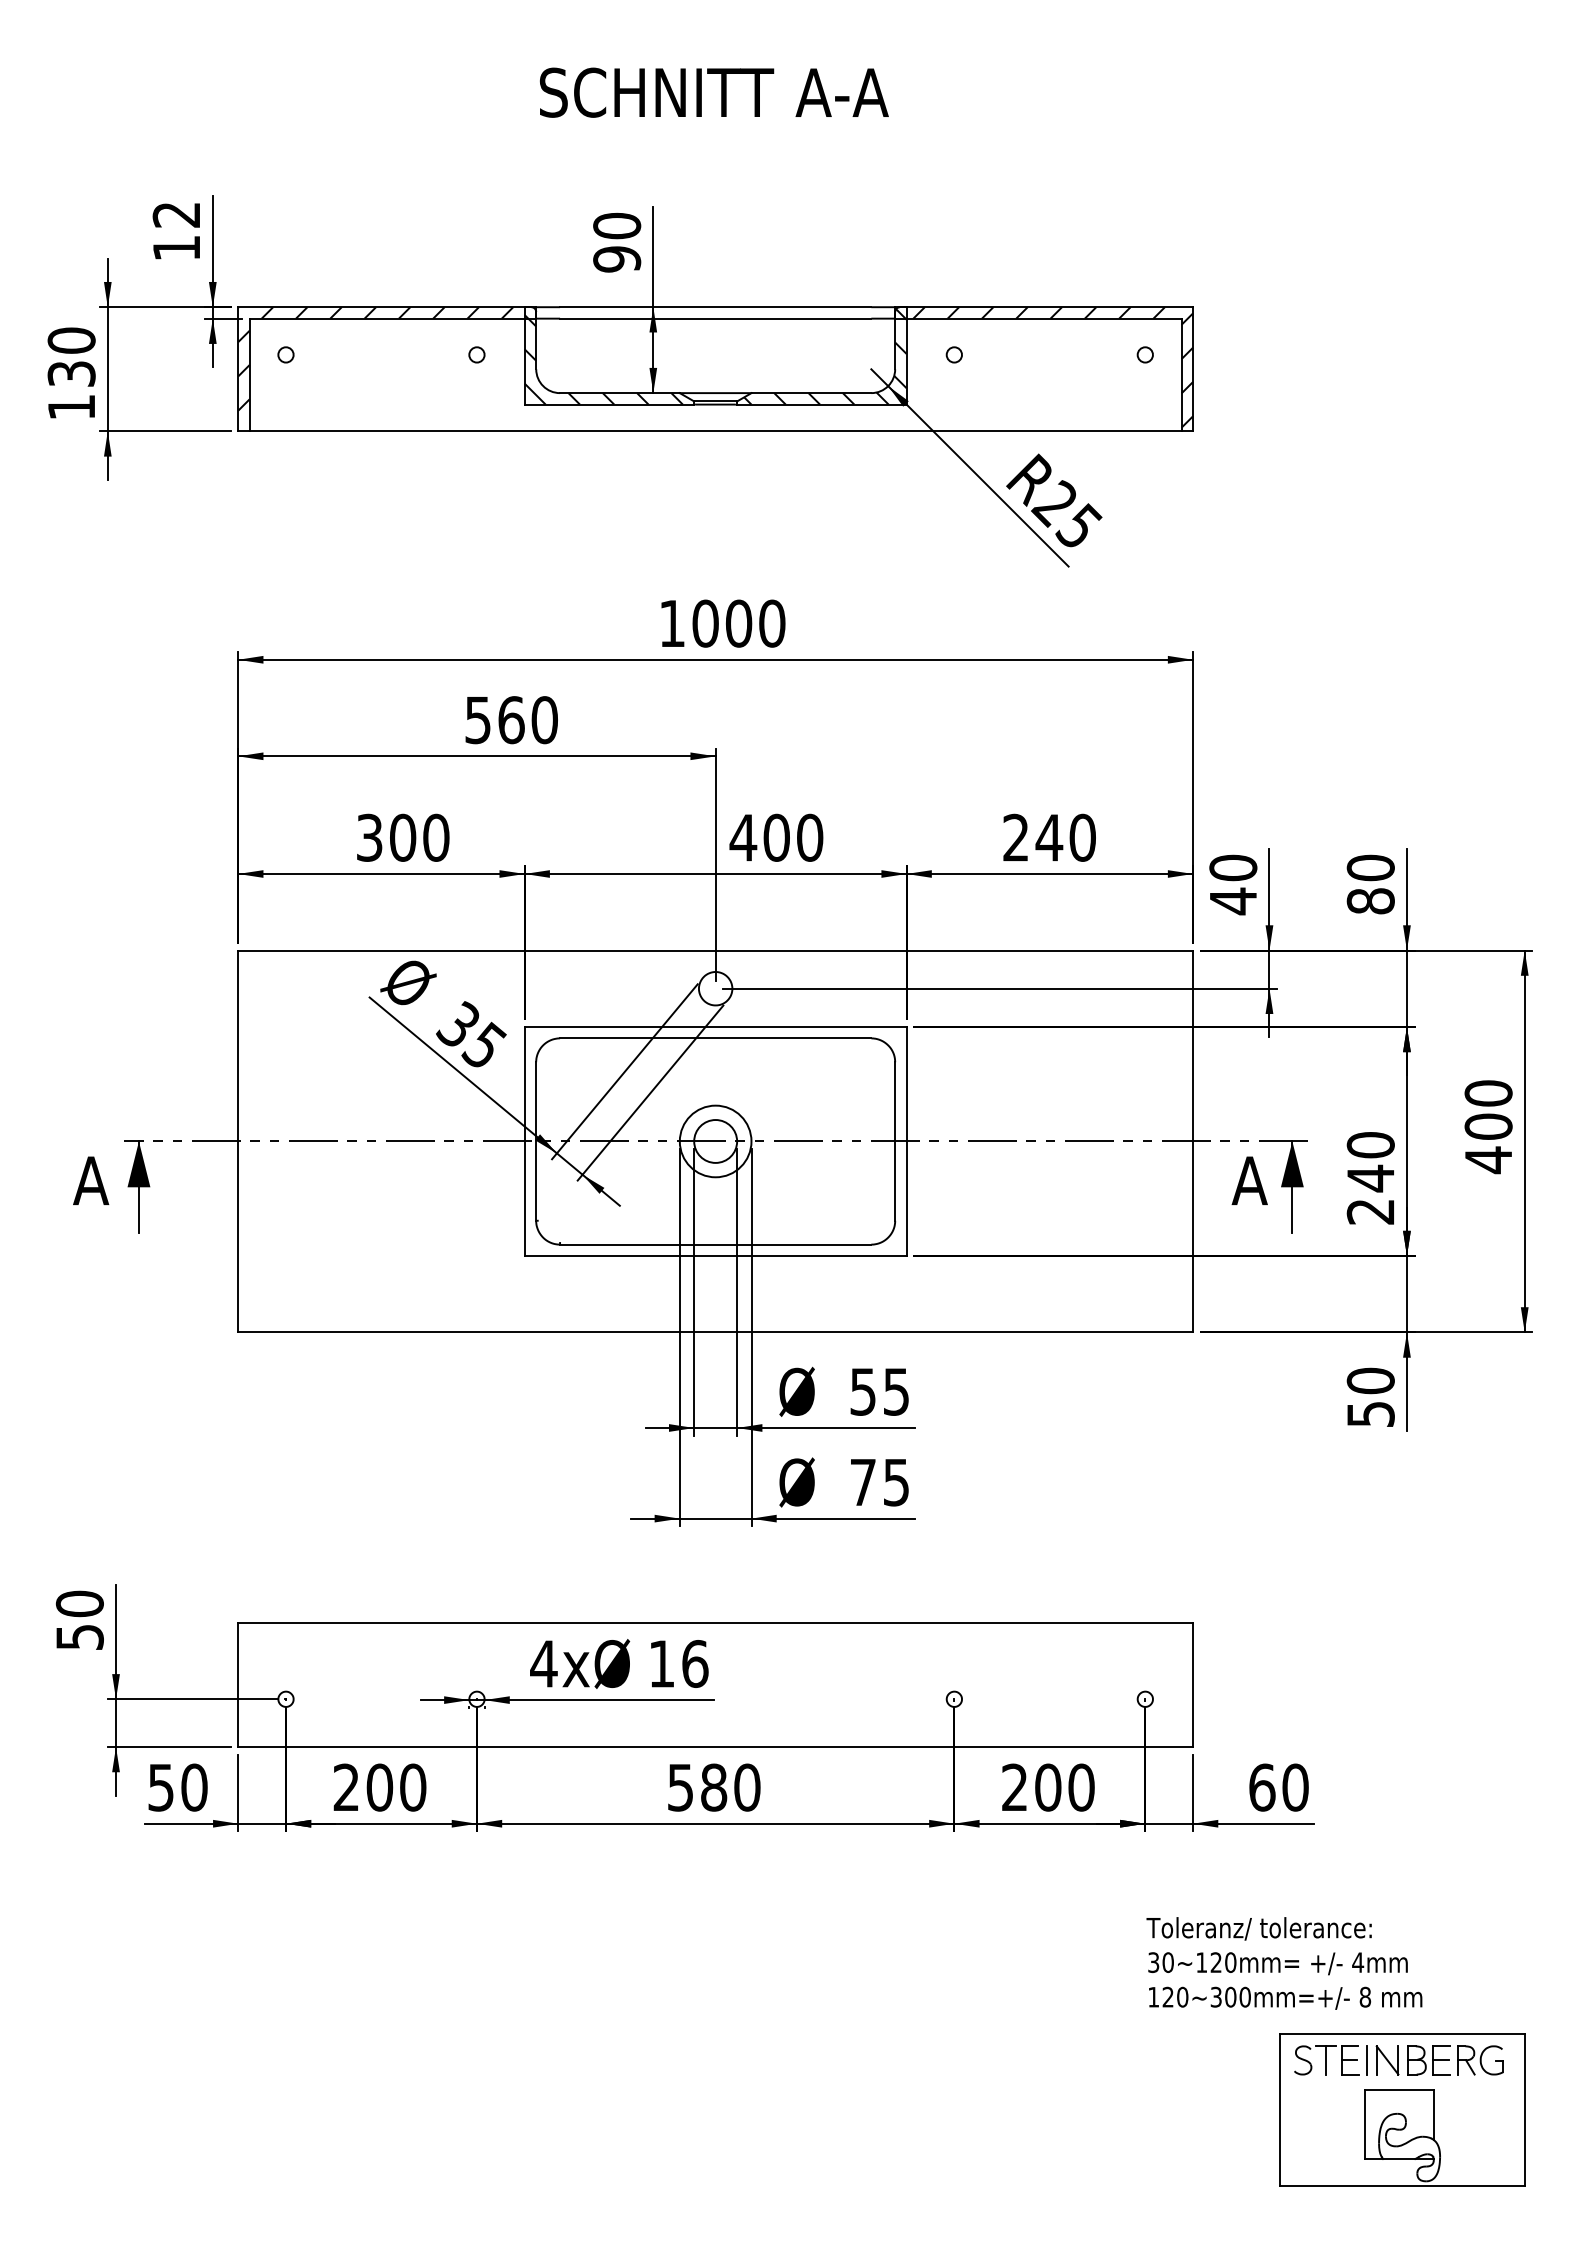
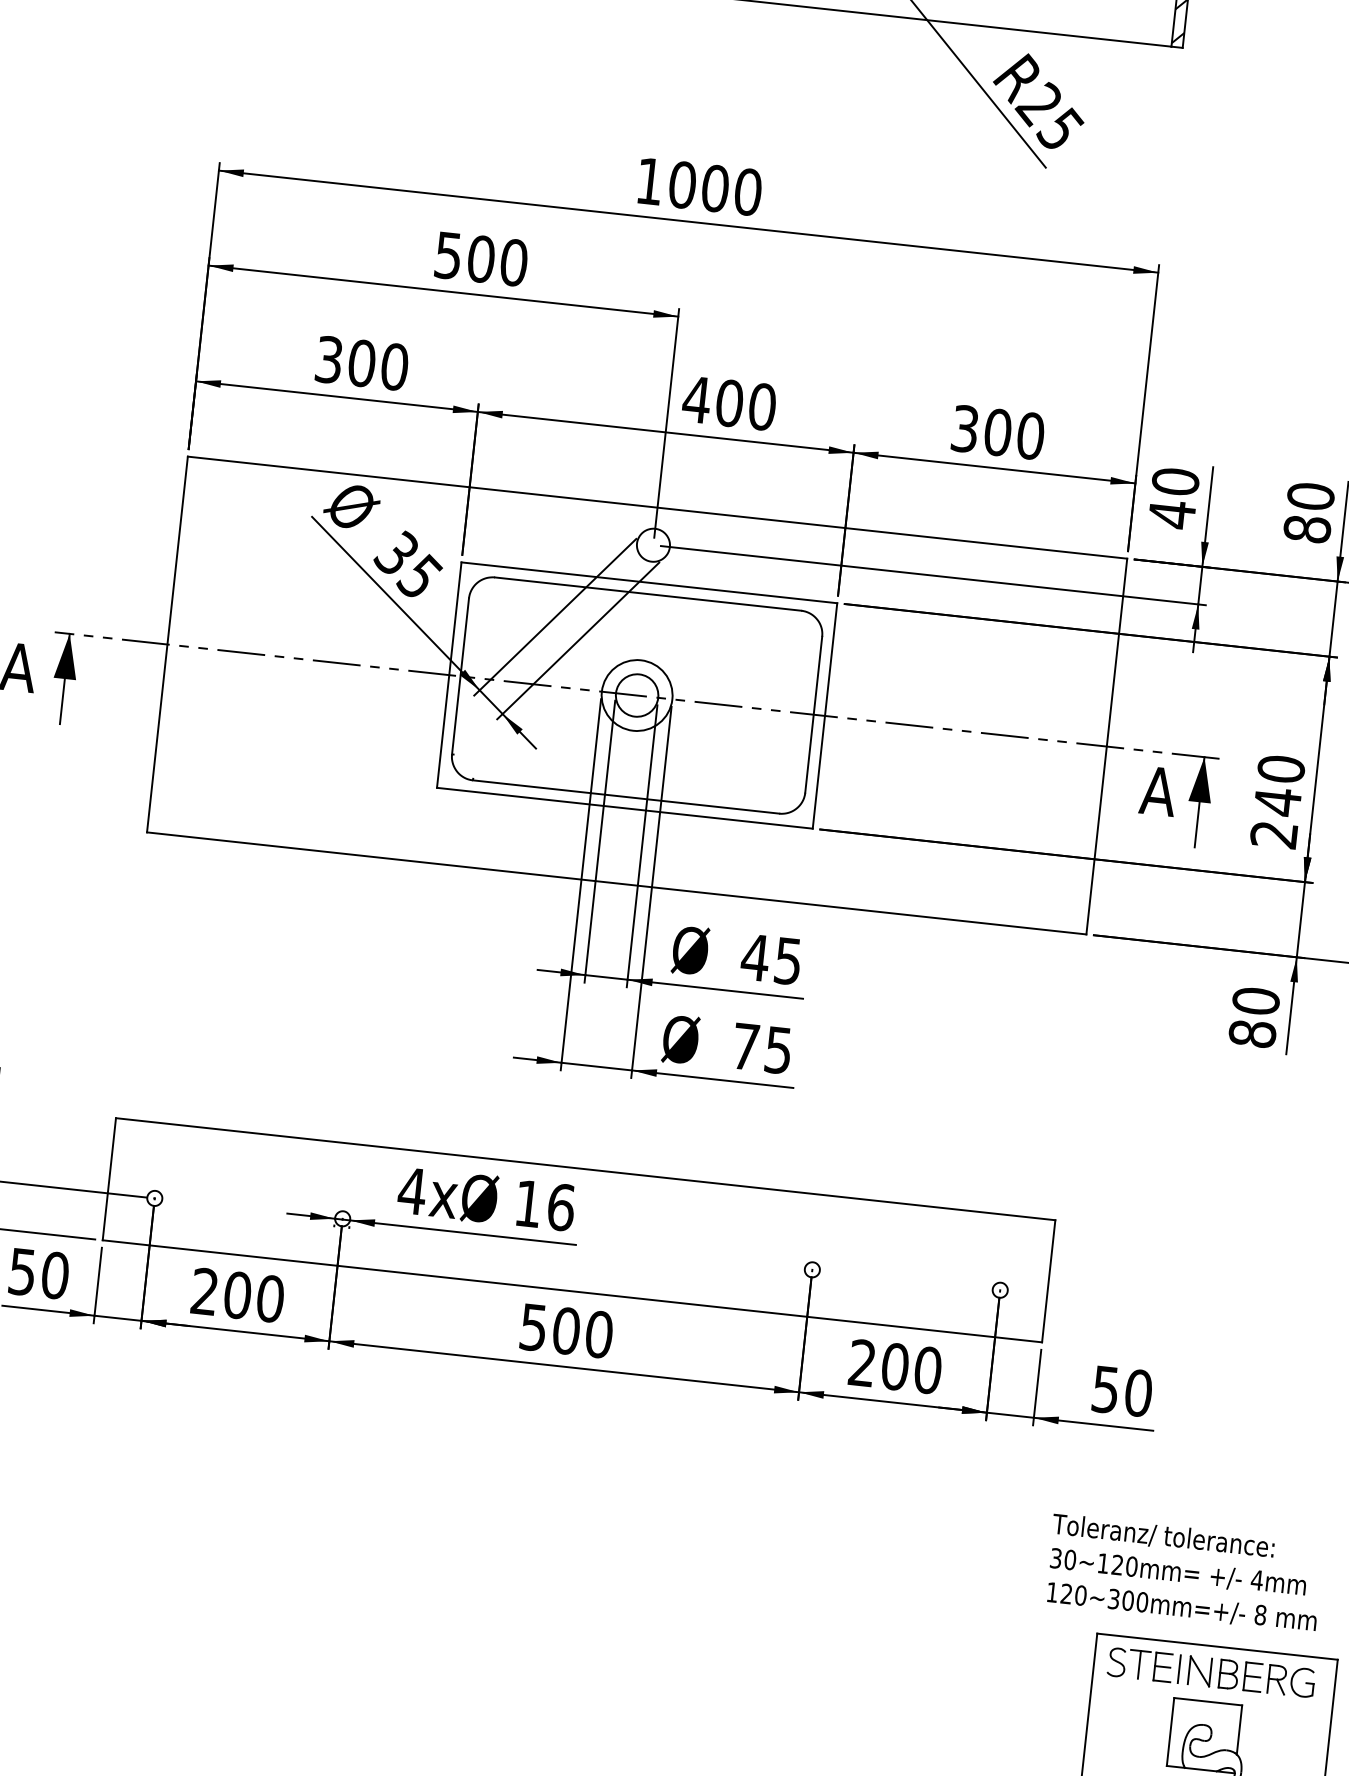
text: (511, 720) -> (481, 259), 560 -> 500
text: (1033, 837) -> (982, 430), 240 -> 300
text: (862, 1391) -> (754, 957), 55 -> 45
text: (1370, 1414) -> (1252, 1034), 50 -> 80
text: (714, 1787) -> (566, 1330), 580 -> 500
text: (1262, 1787) -> (1106, 1389), 60 -> 50
text: (1284, 1963) -> (1184, 1573), moved

